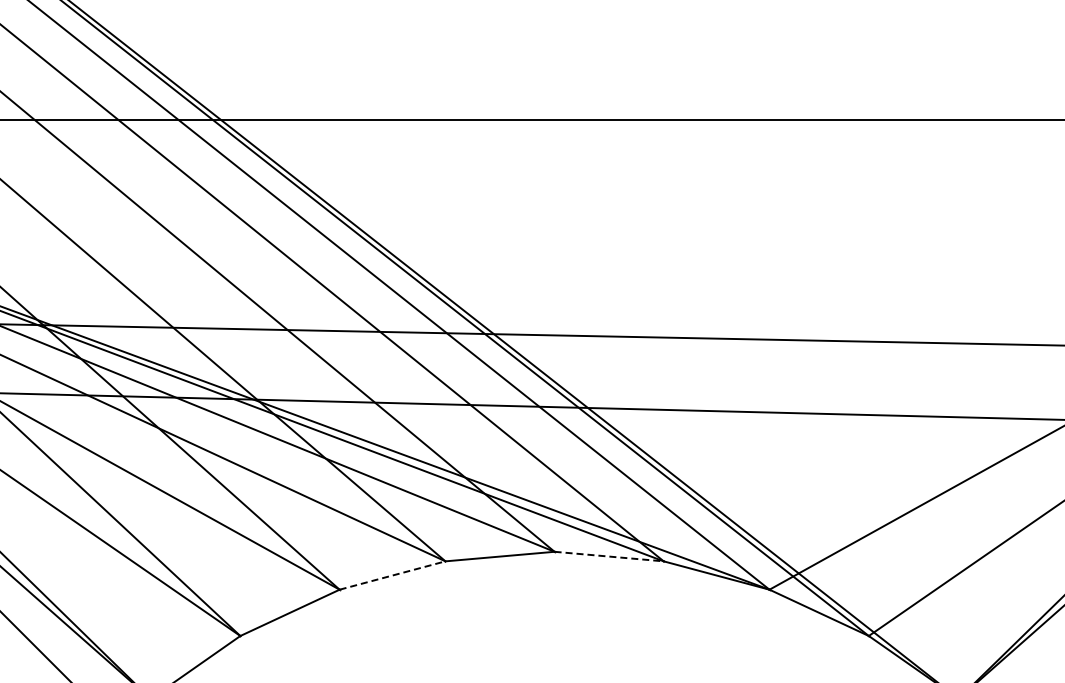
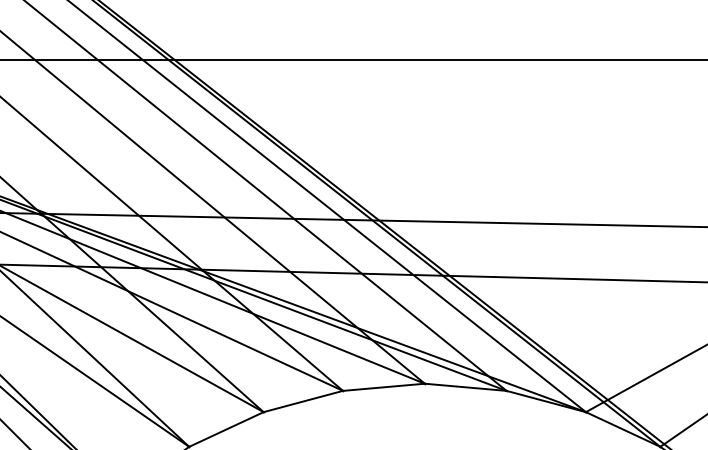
line: (609, 556) -> (465, 387), dashed -> solid
line: (392, 575) -> (303, 401), dashed -> solid

